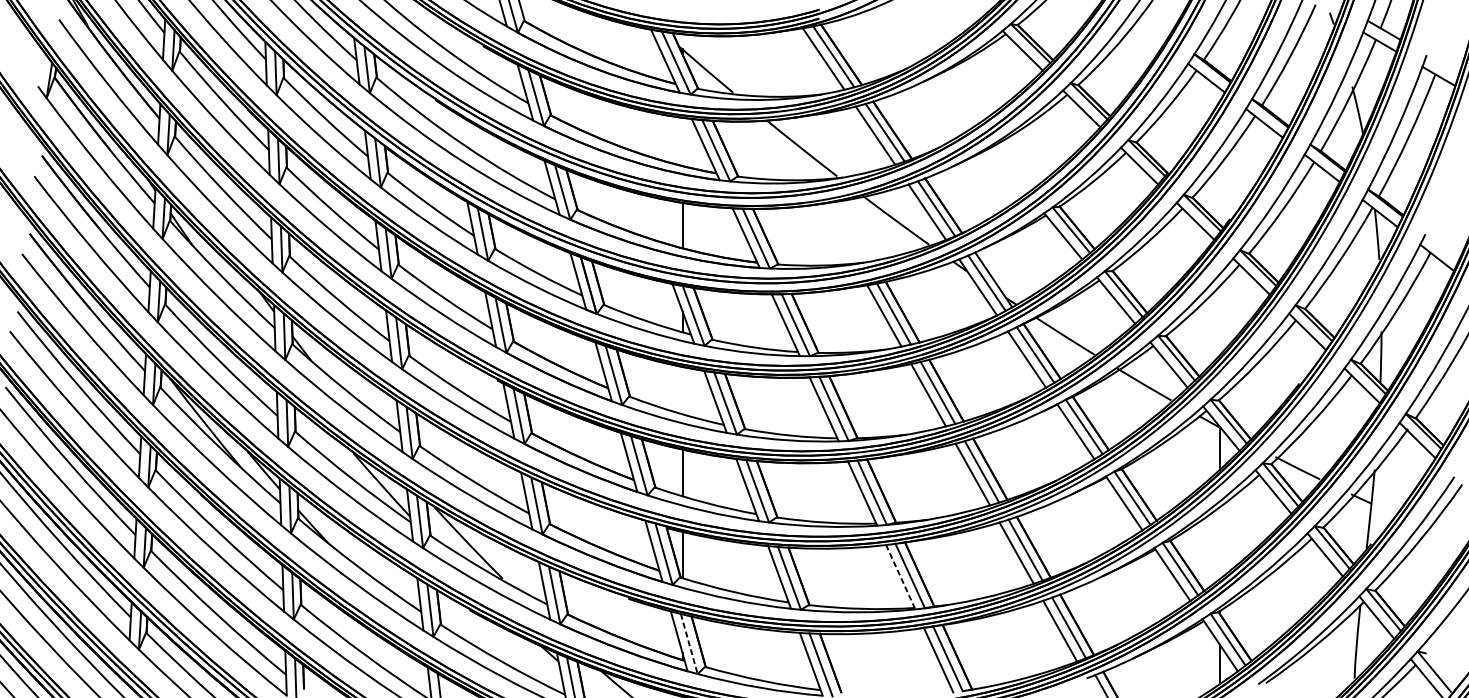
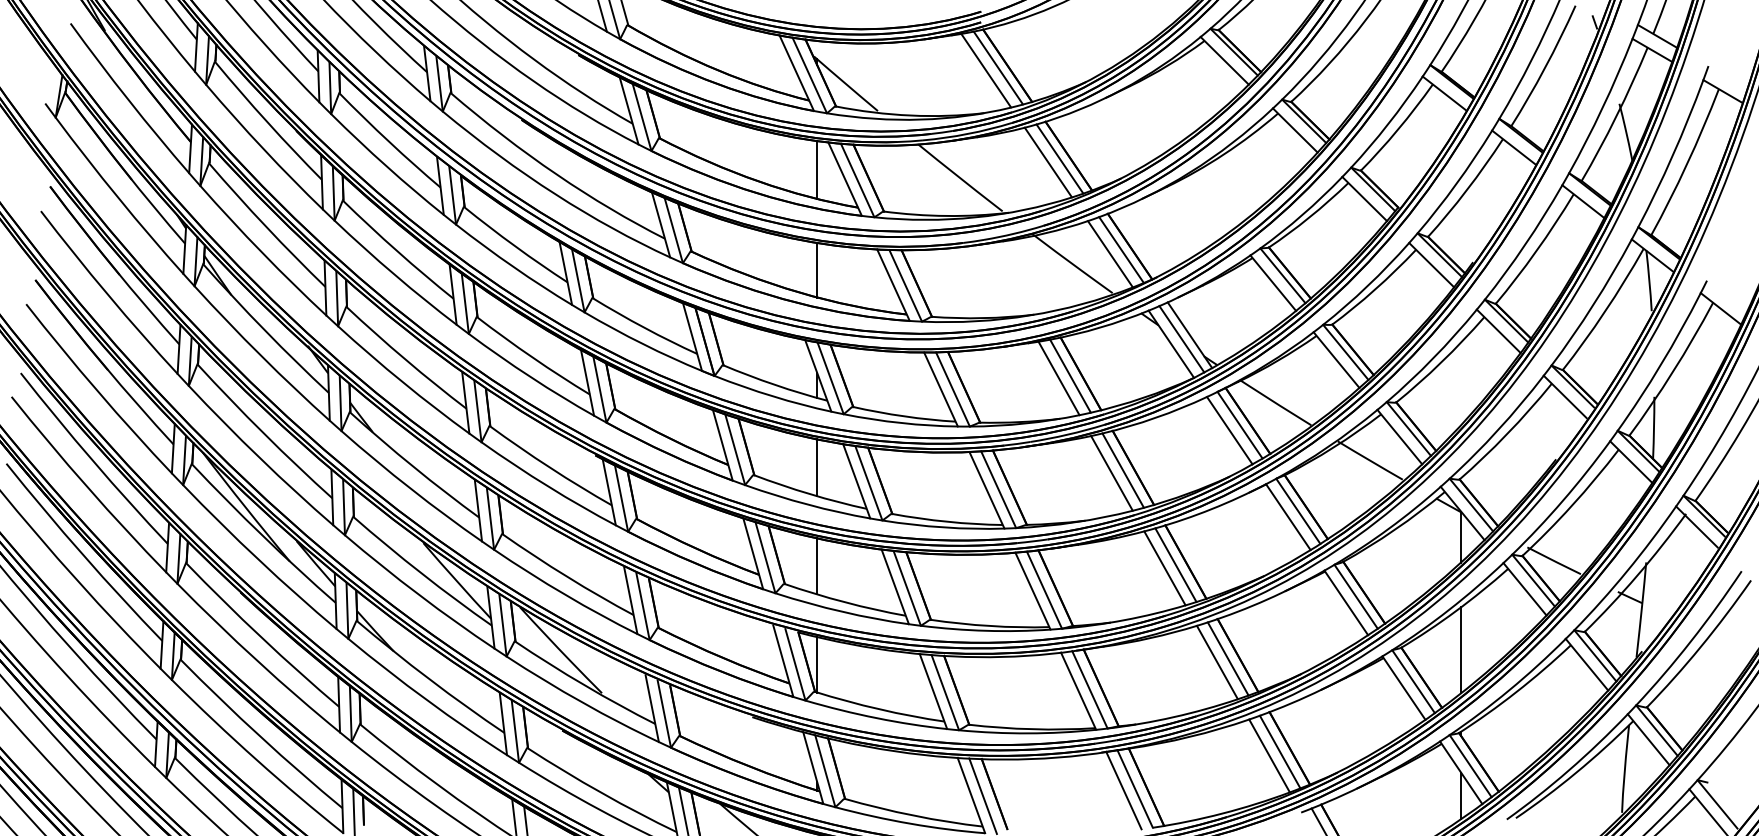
line: (682, 142) -> (817, 170), added
line: (682, 390) -> (817, 467), added
line: (1220, 543) -> (1461, 650), added
line: (900, 577) -> (1078, 691), dashed -> solid
line: (689, 644) -> (825, 771), dashed -> solid

